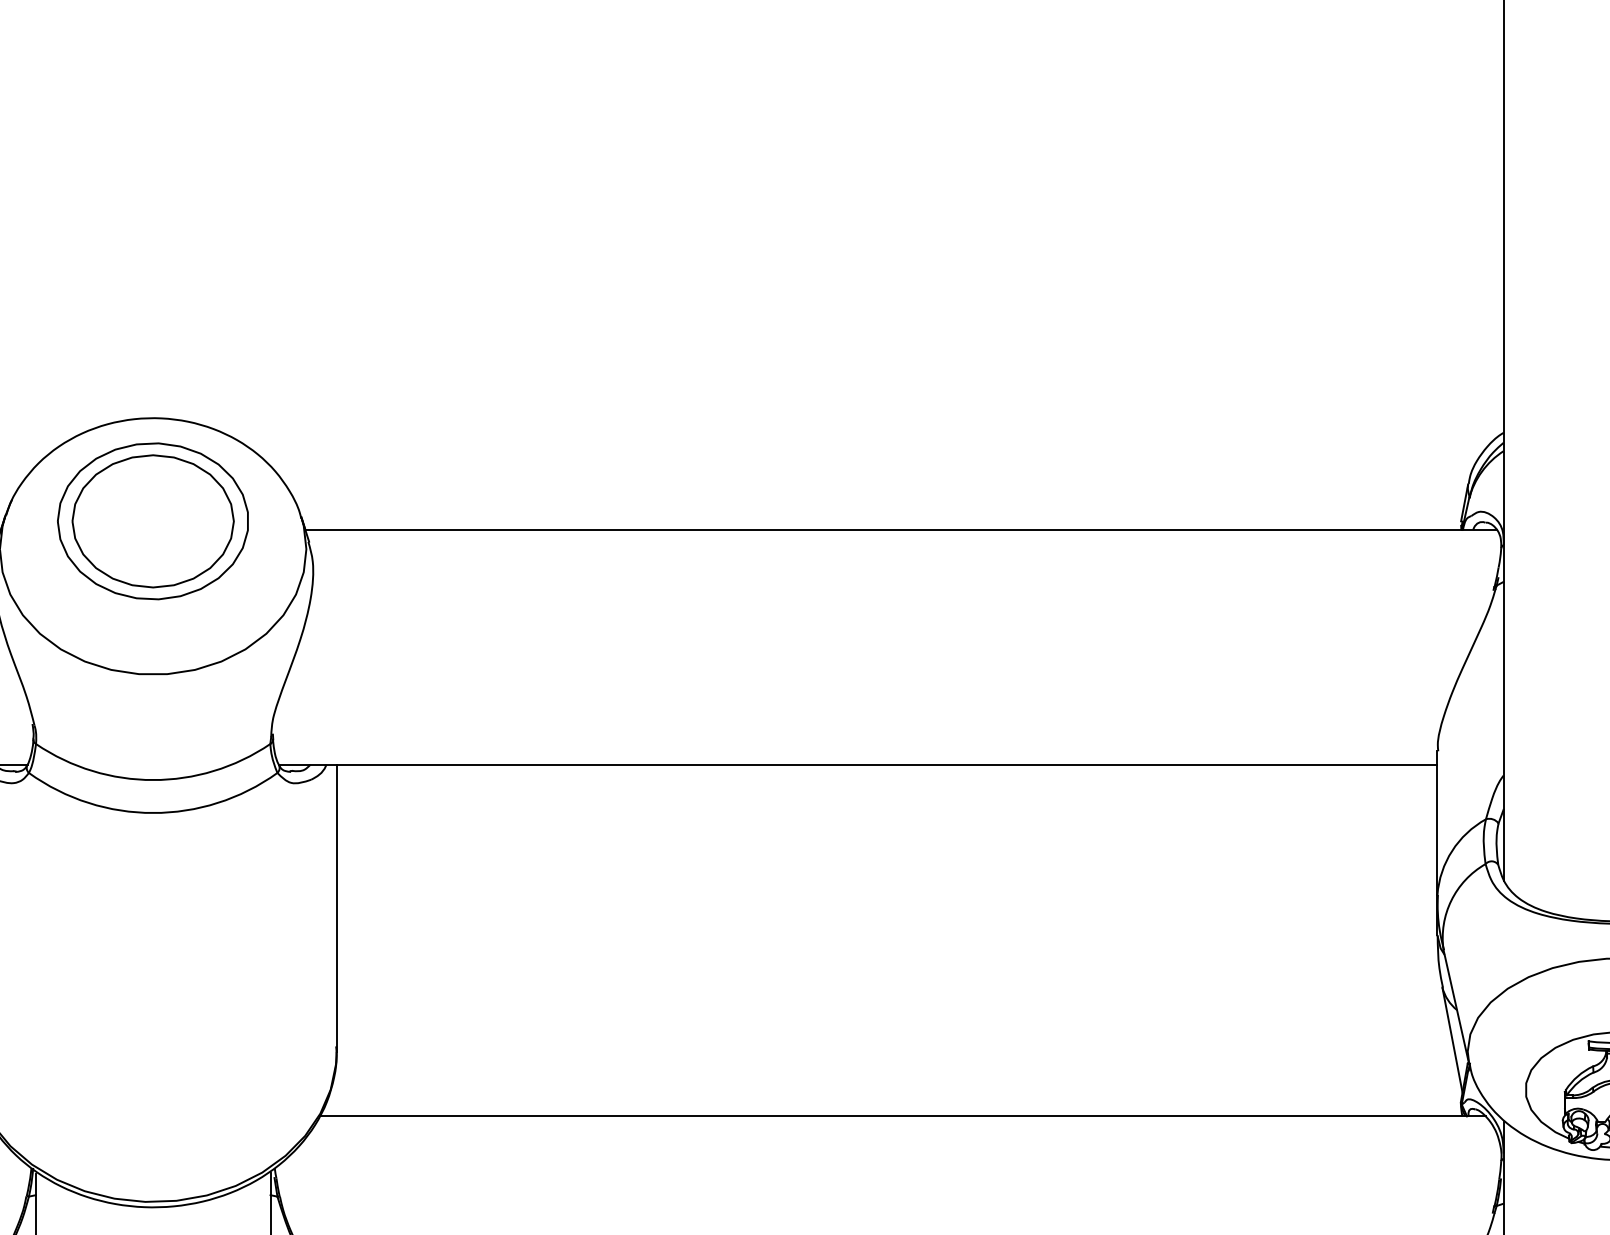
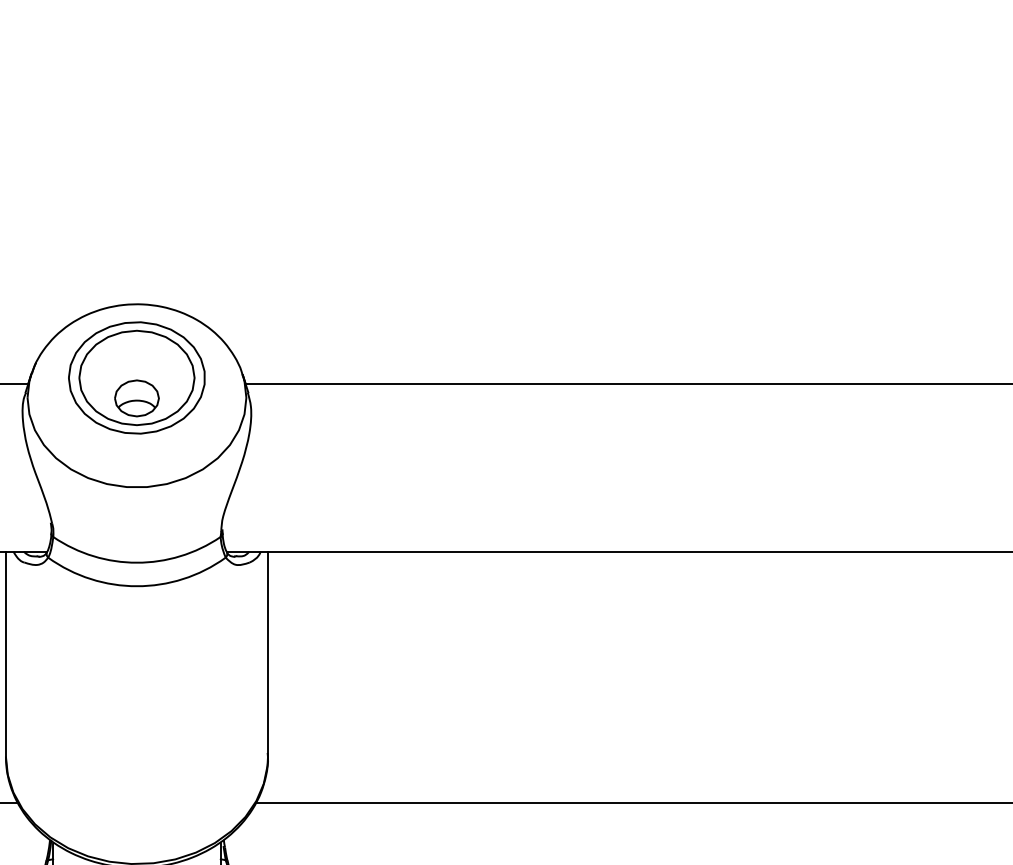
part: (152, 549) -> (136, 398), added

